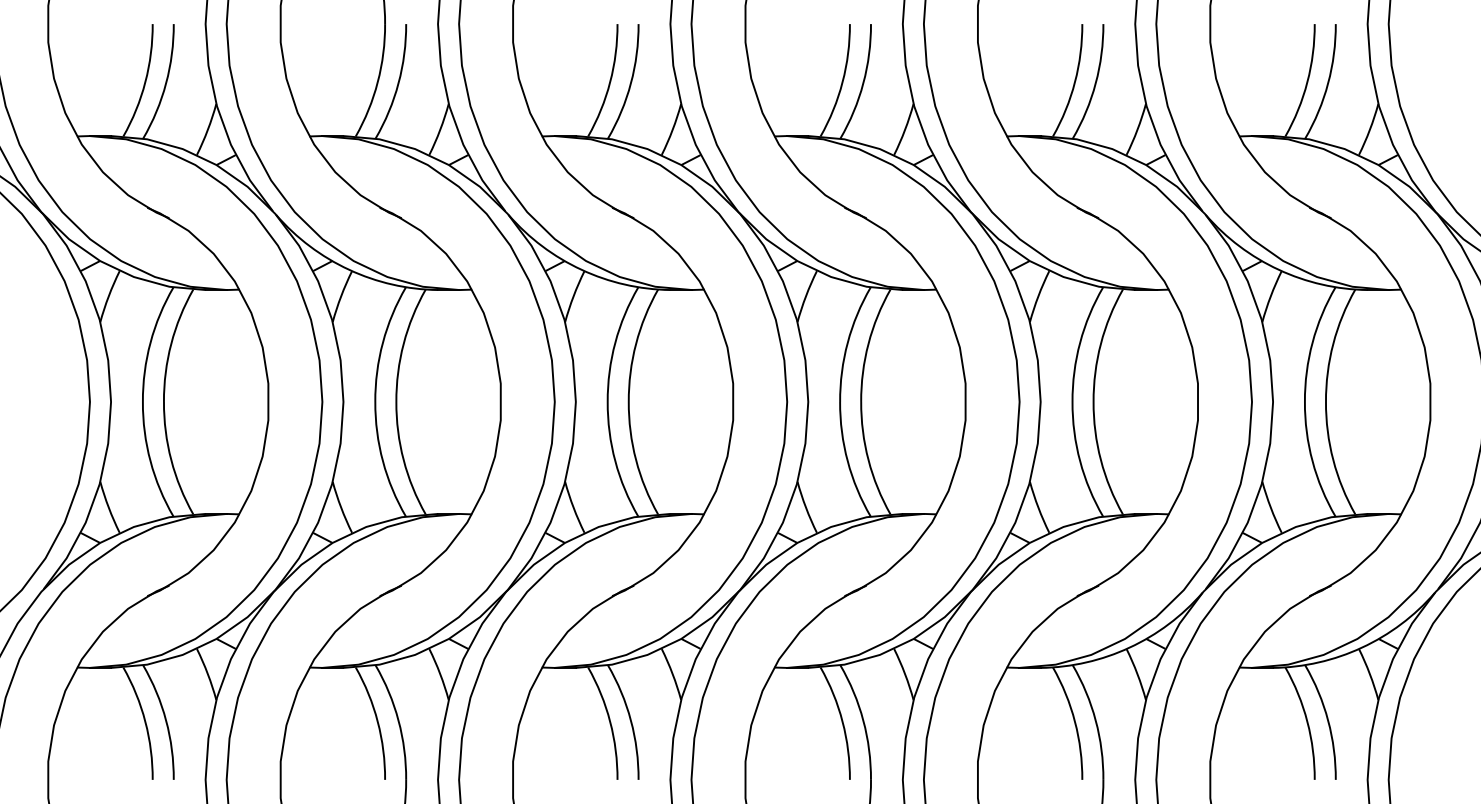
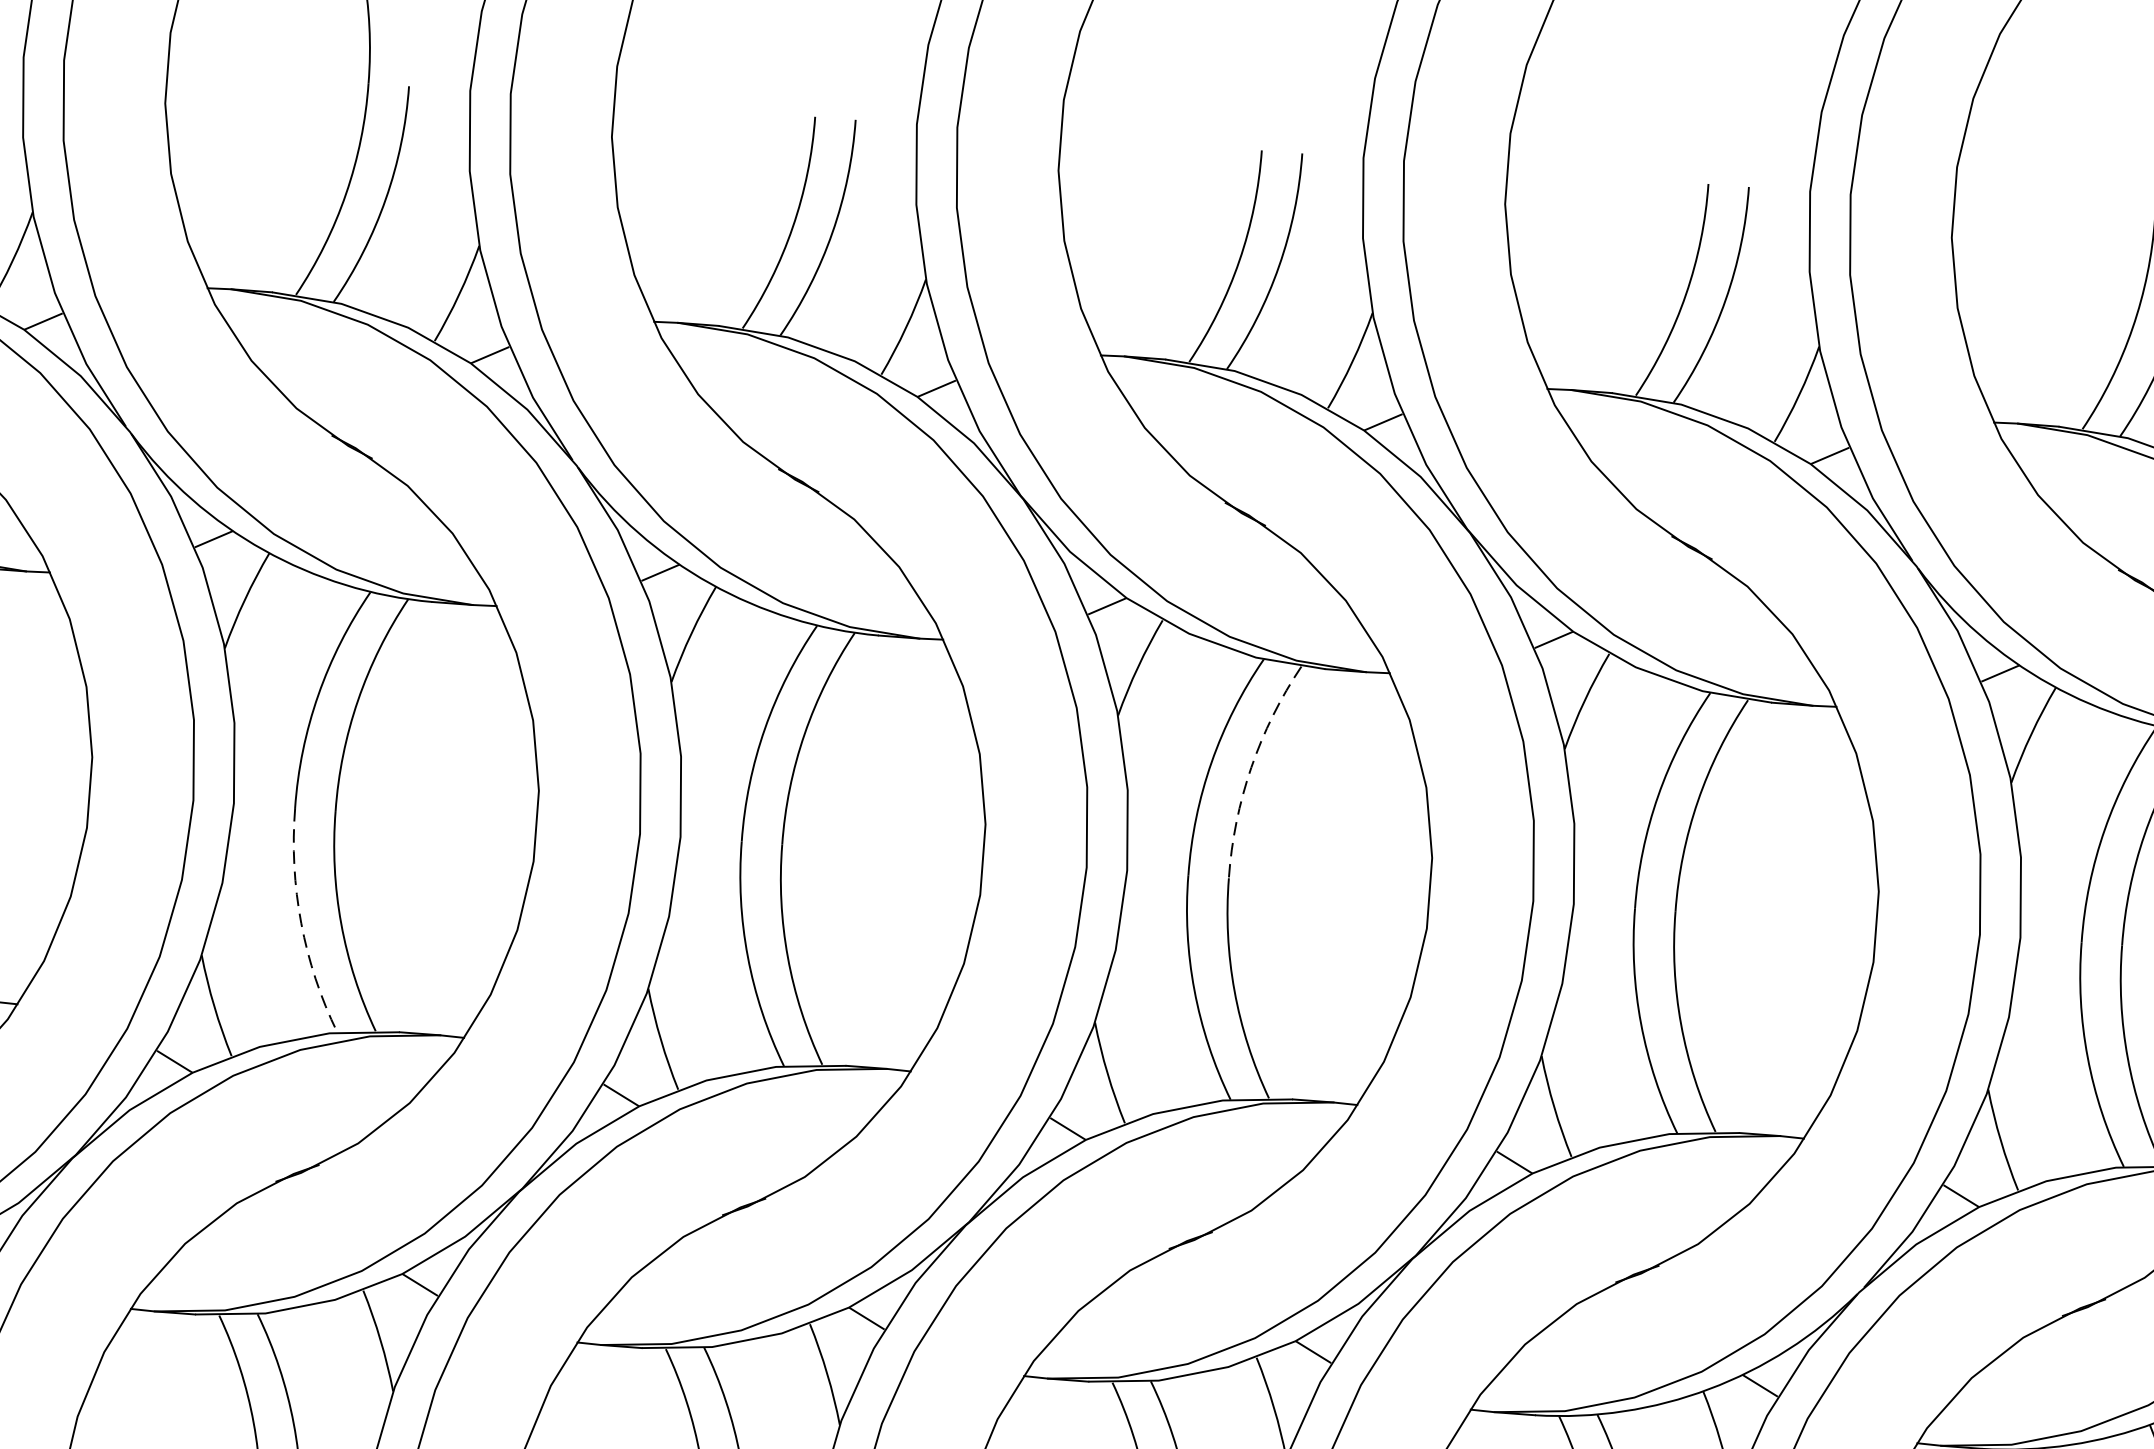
arc: (868, 343) -> (1251, 766), solid -> dashed
arc: (382, 461) -> (300, 923), solid -> dashed

